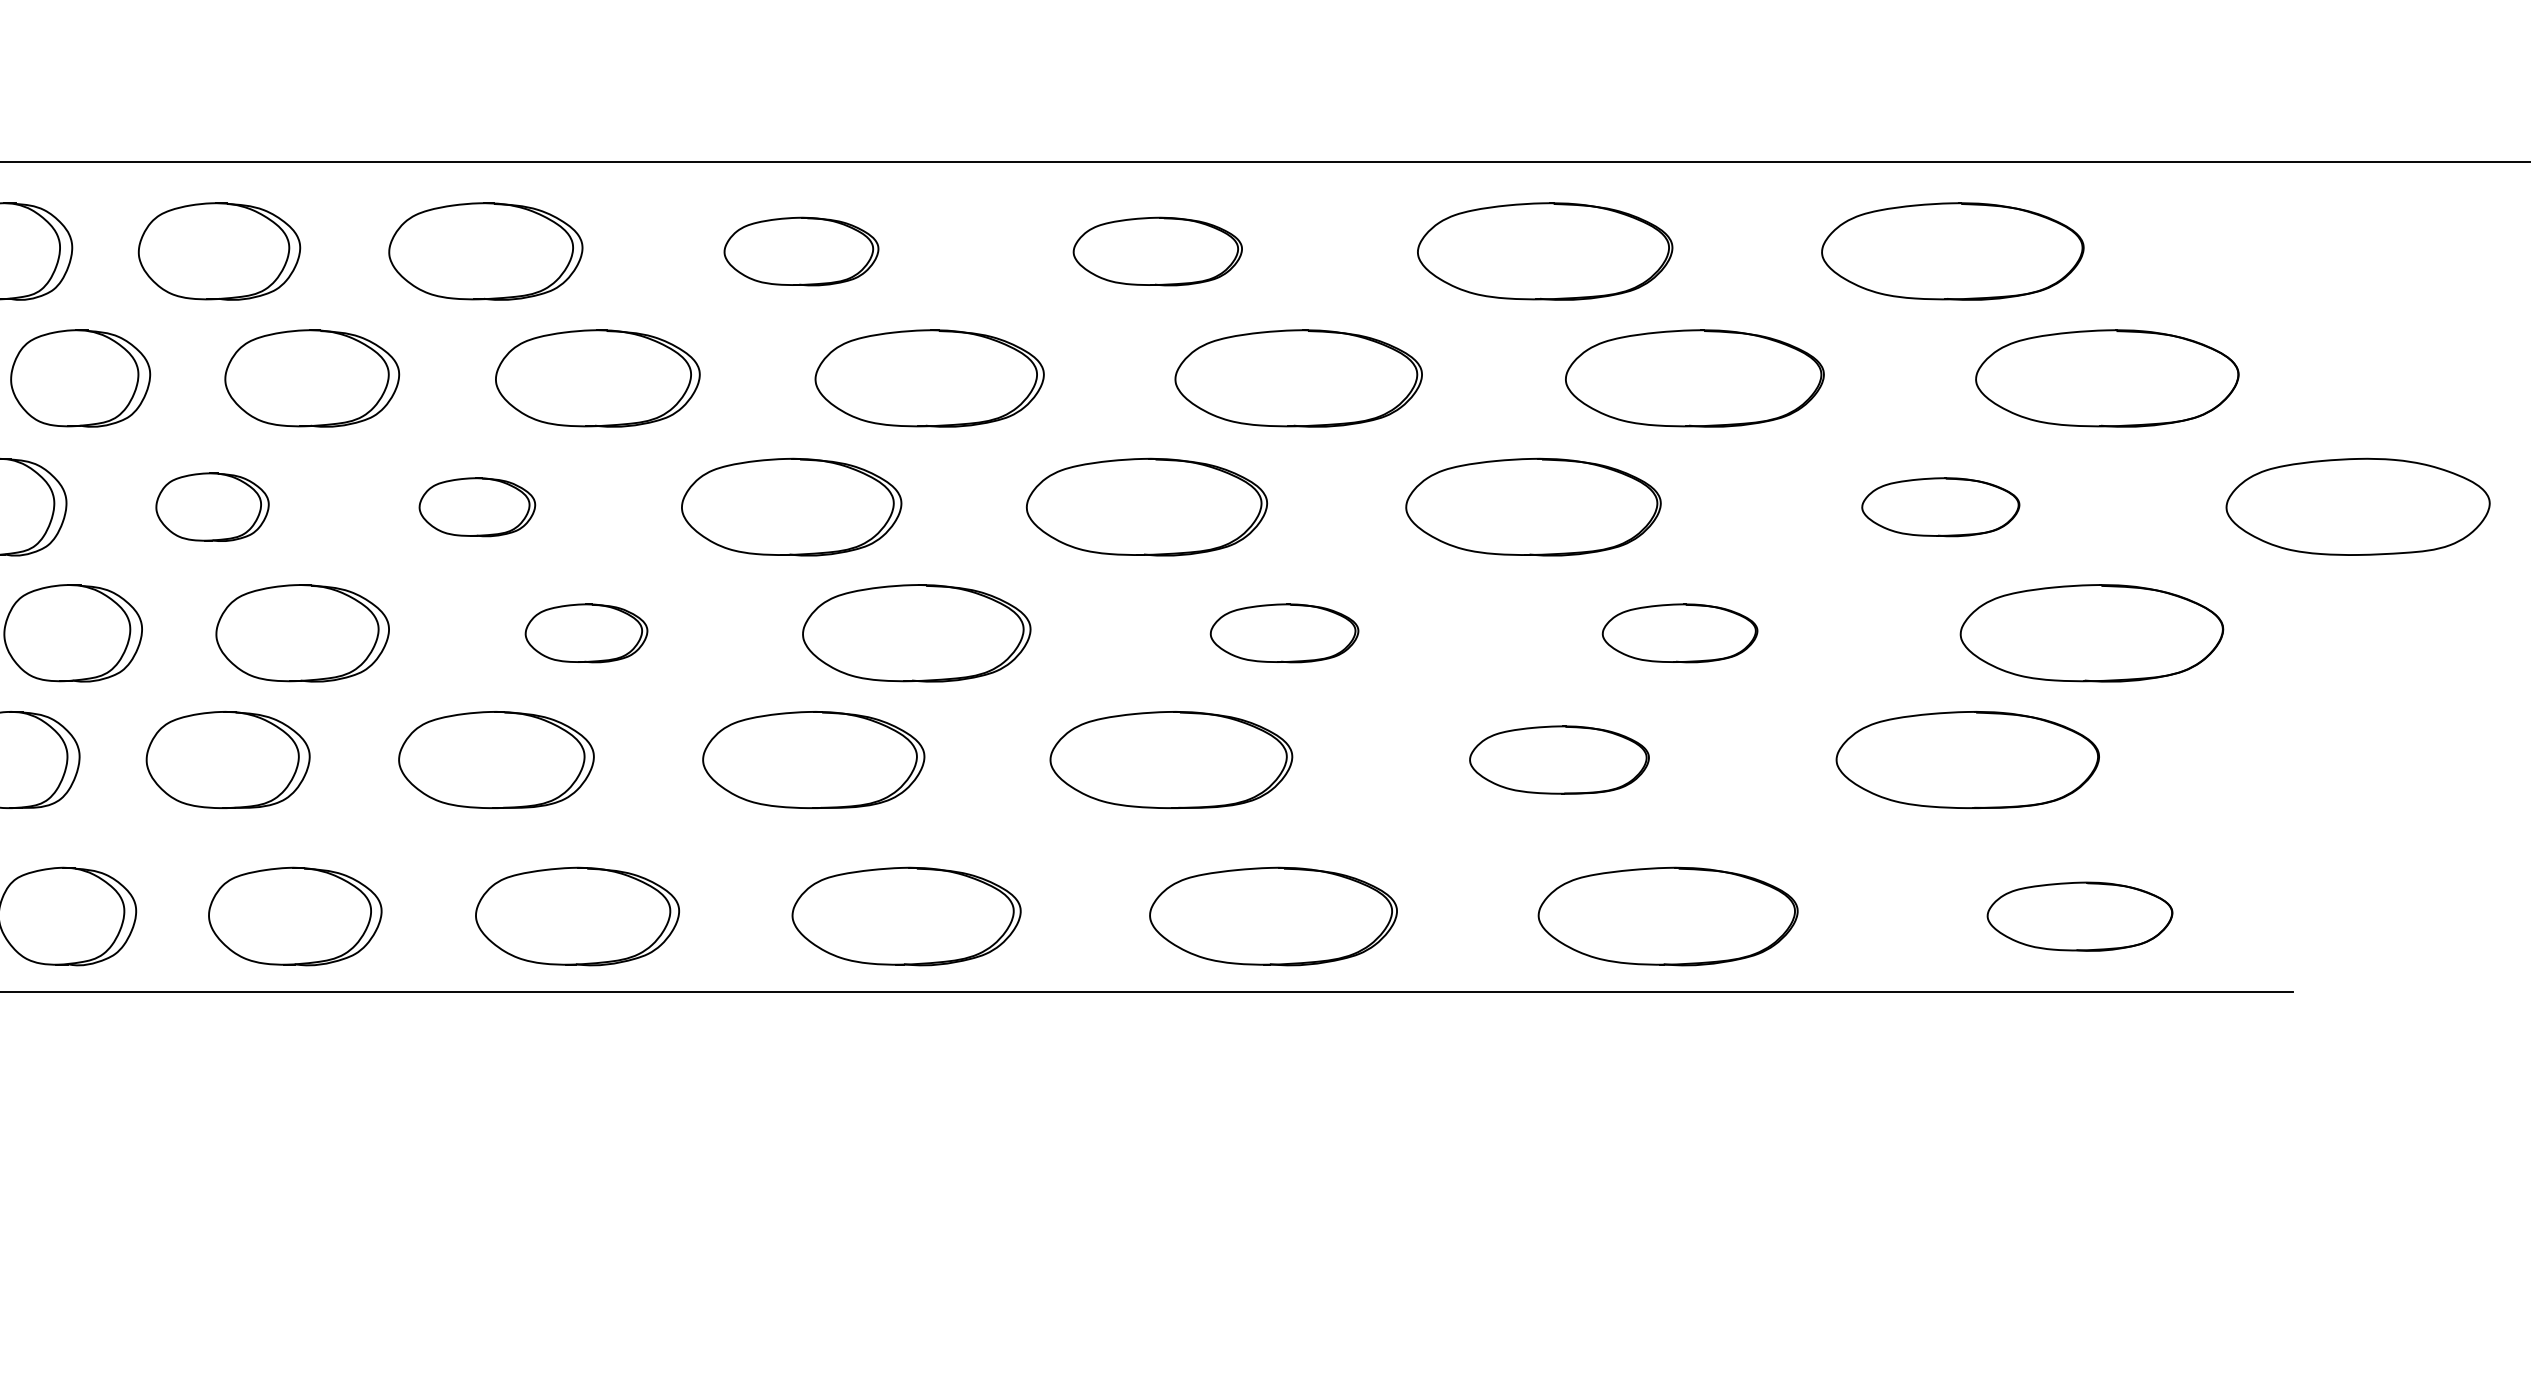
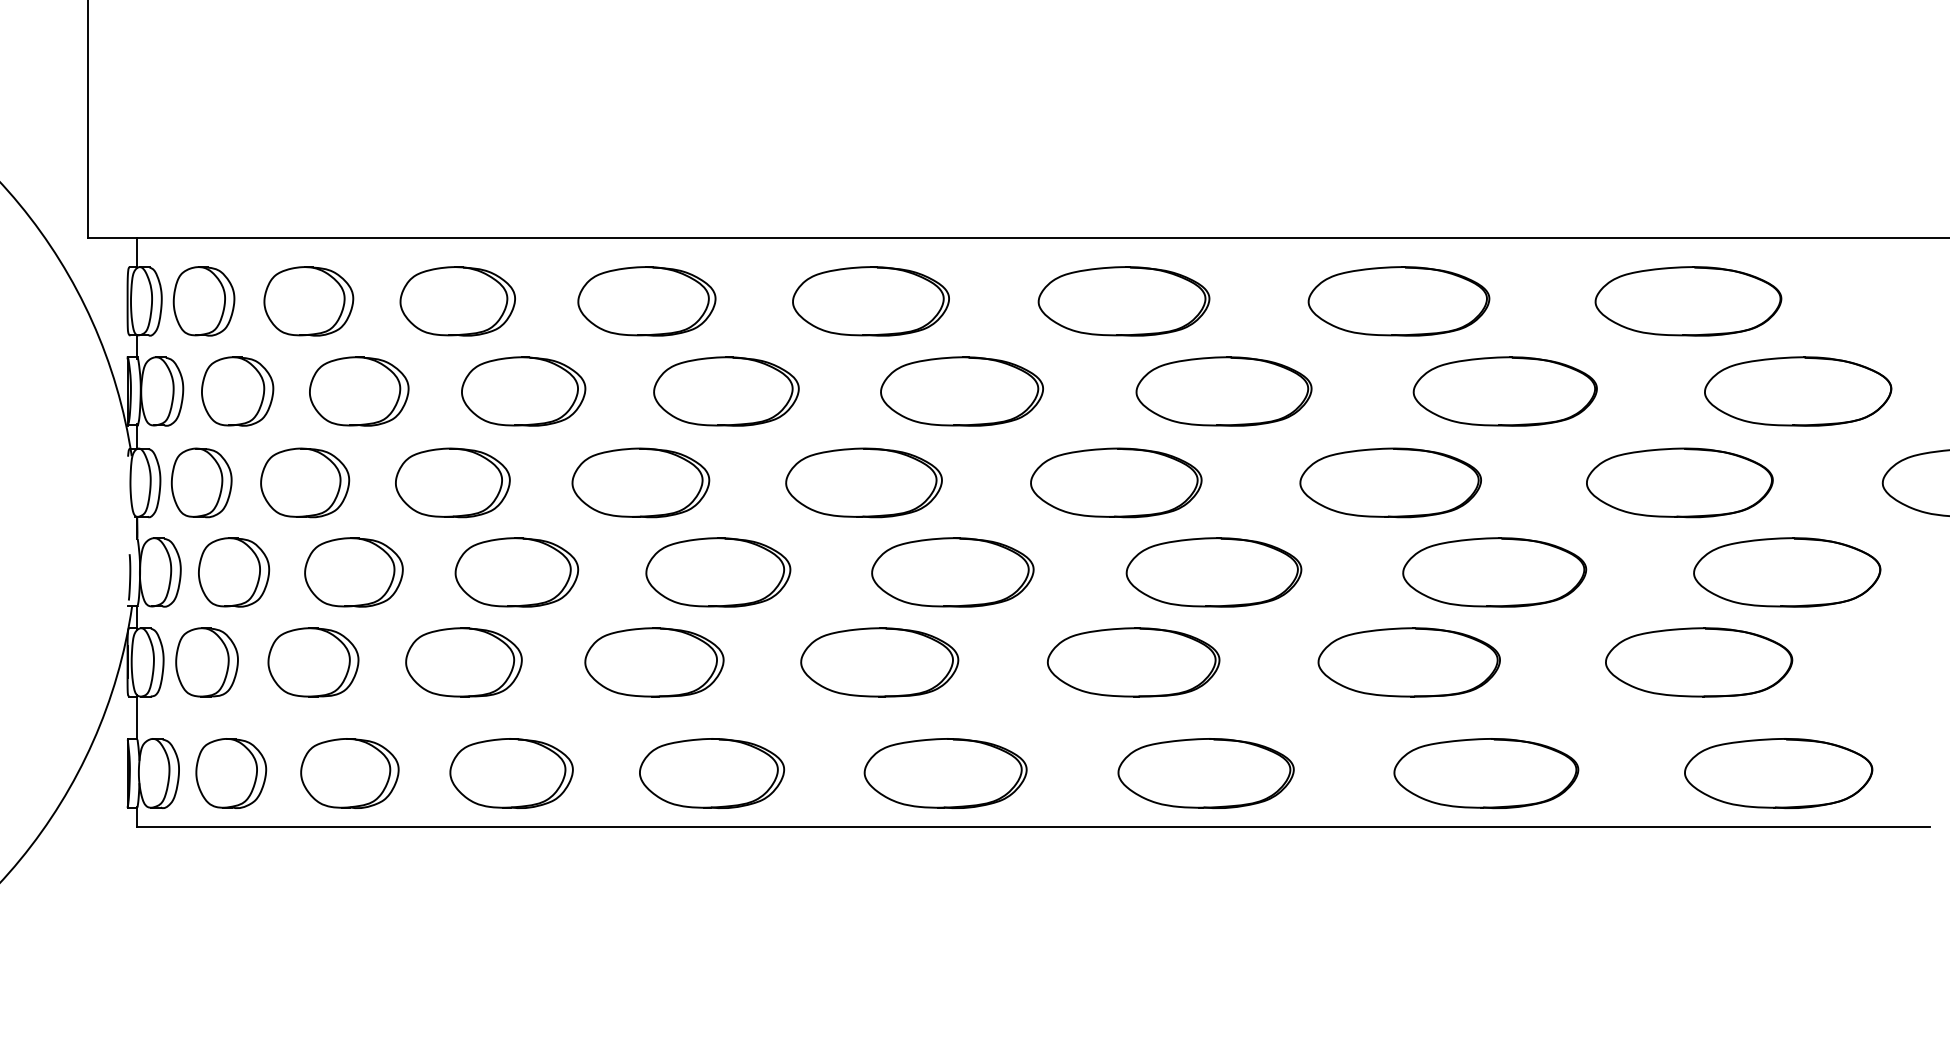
part: (800, 251) -> (870, 301), size x1.43
part: (1157, 251) -> (1123, 301), size x1.43
part: (211, 506) -> (452, 482), size x1.43
part: (476, 506) -> (640, 482), size x1.67
part: (1940, 506) -> (1679, 482), size x1.67
part: (586, 633) -> (718, 572), size x1.67
part: (1283, 633) -> (1213, 572), size x1.67
part: (1679, 633) -> (1494, 572), size x1.67
part: (1558, 760) -> (1408, 662), size x1.43
part: (2079, 916) -> (1778, 773), size x1.43

